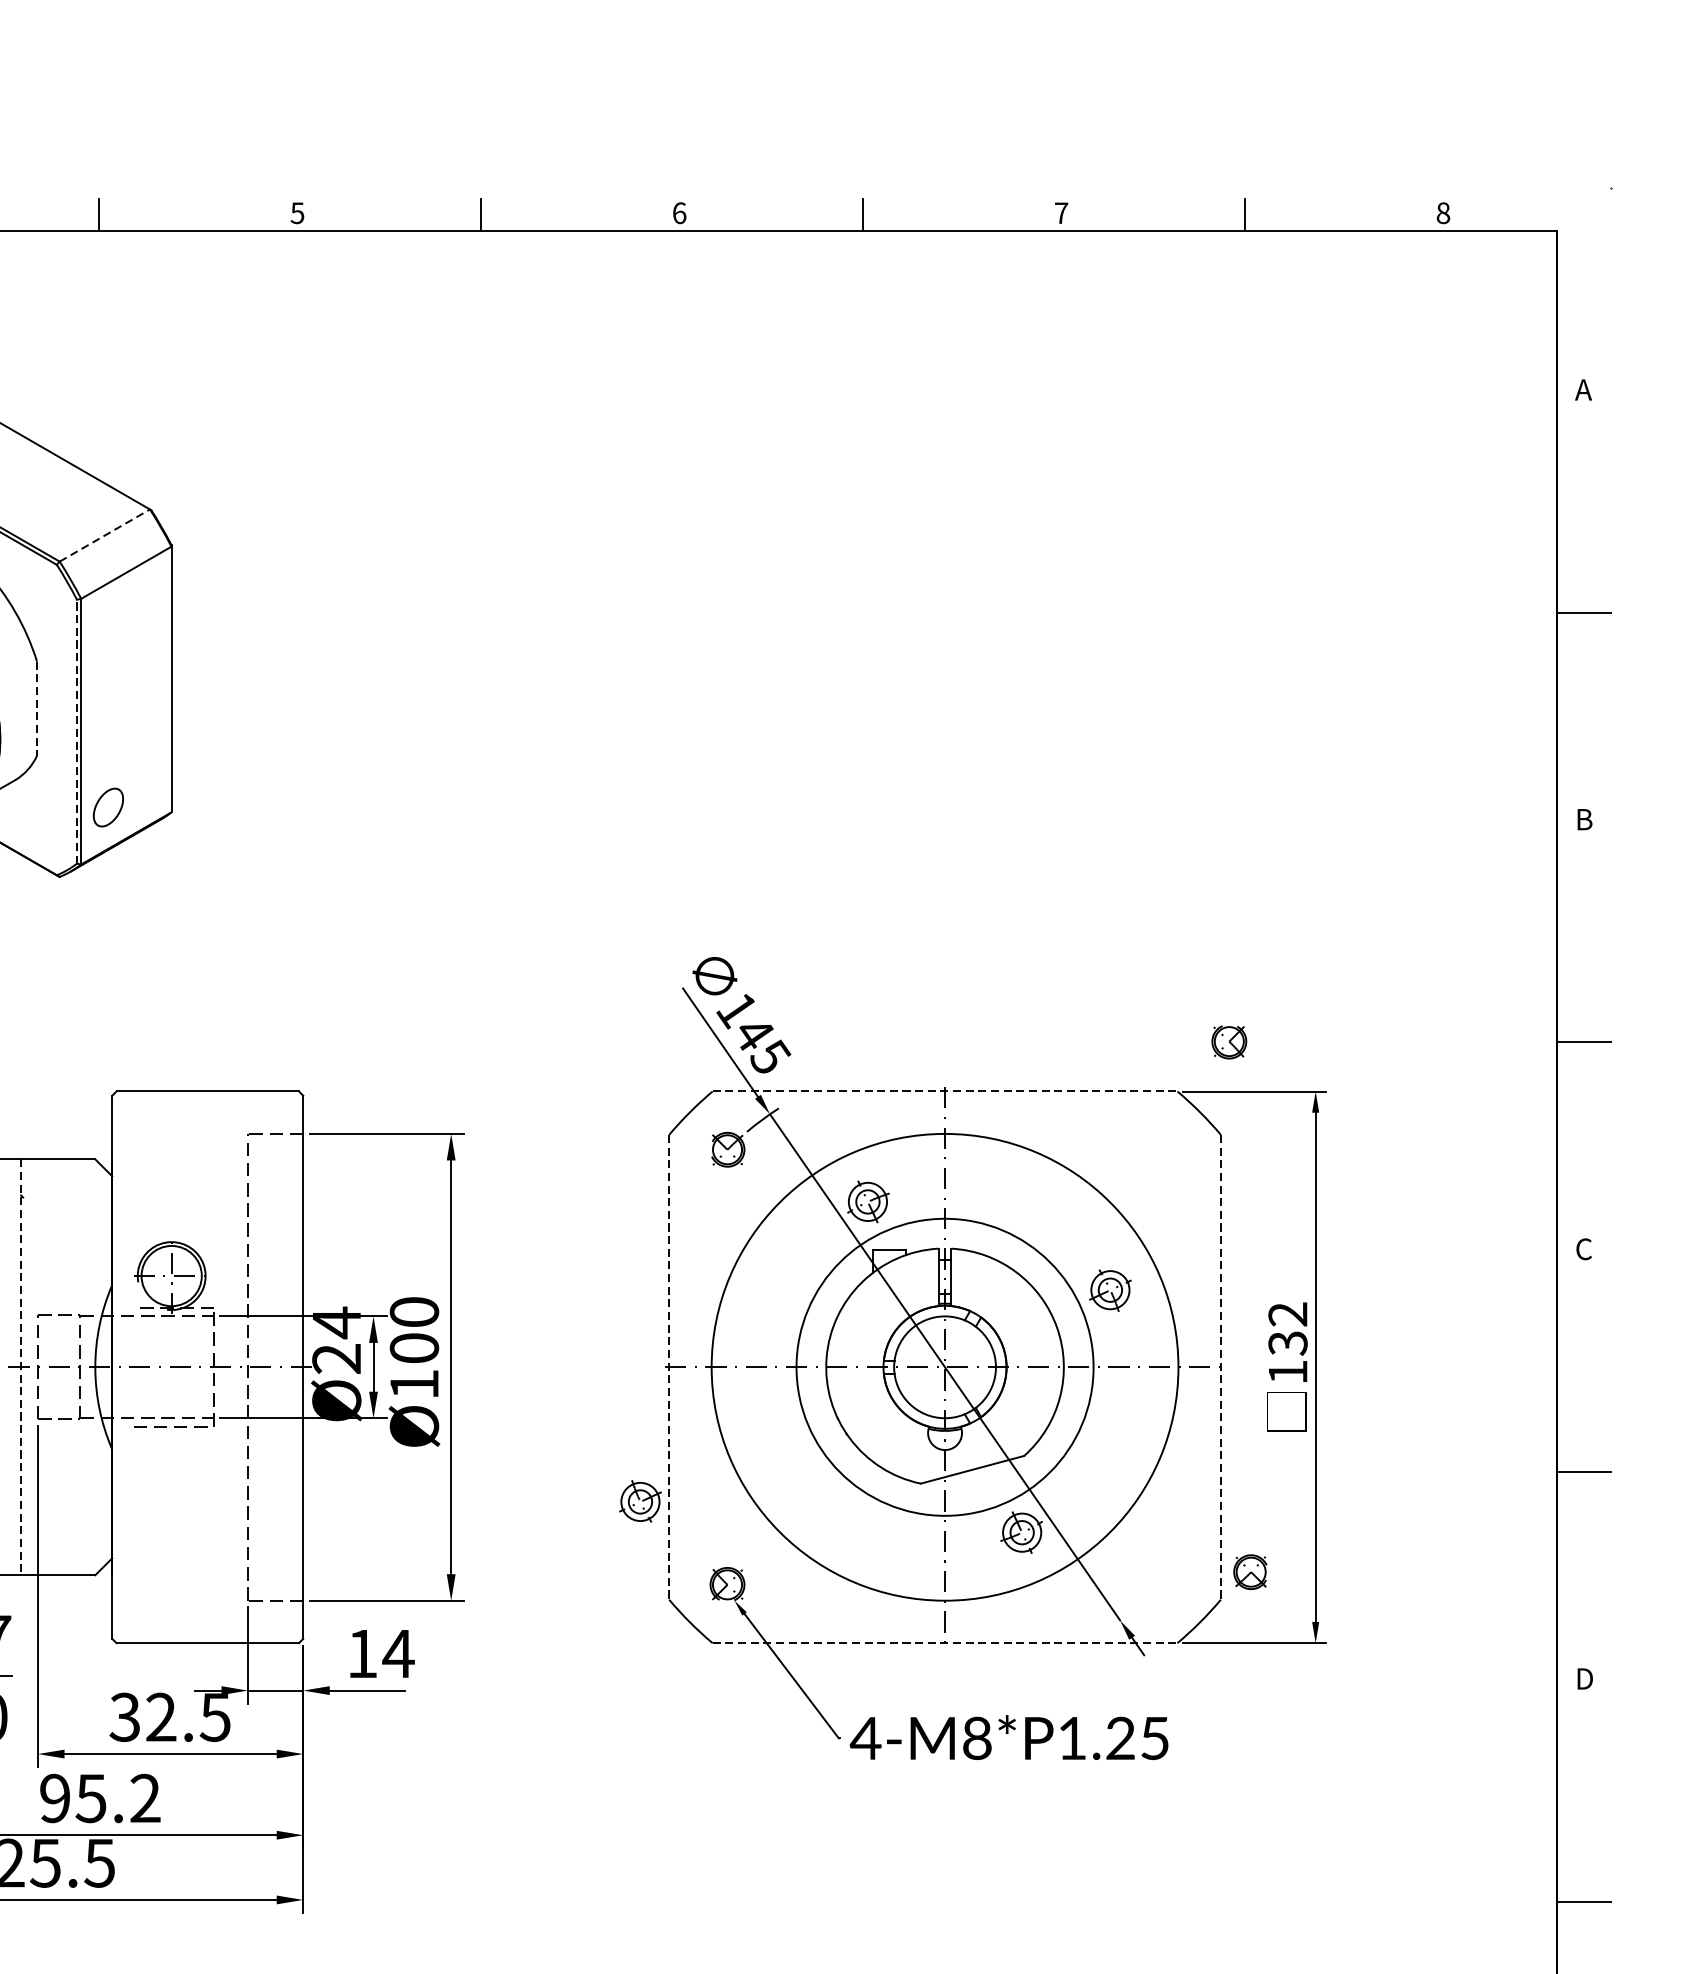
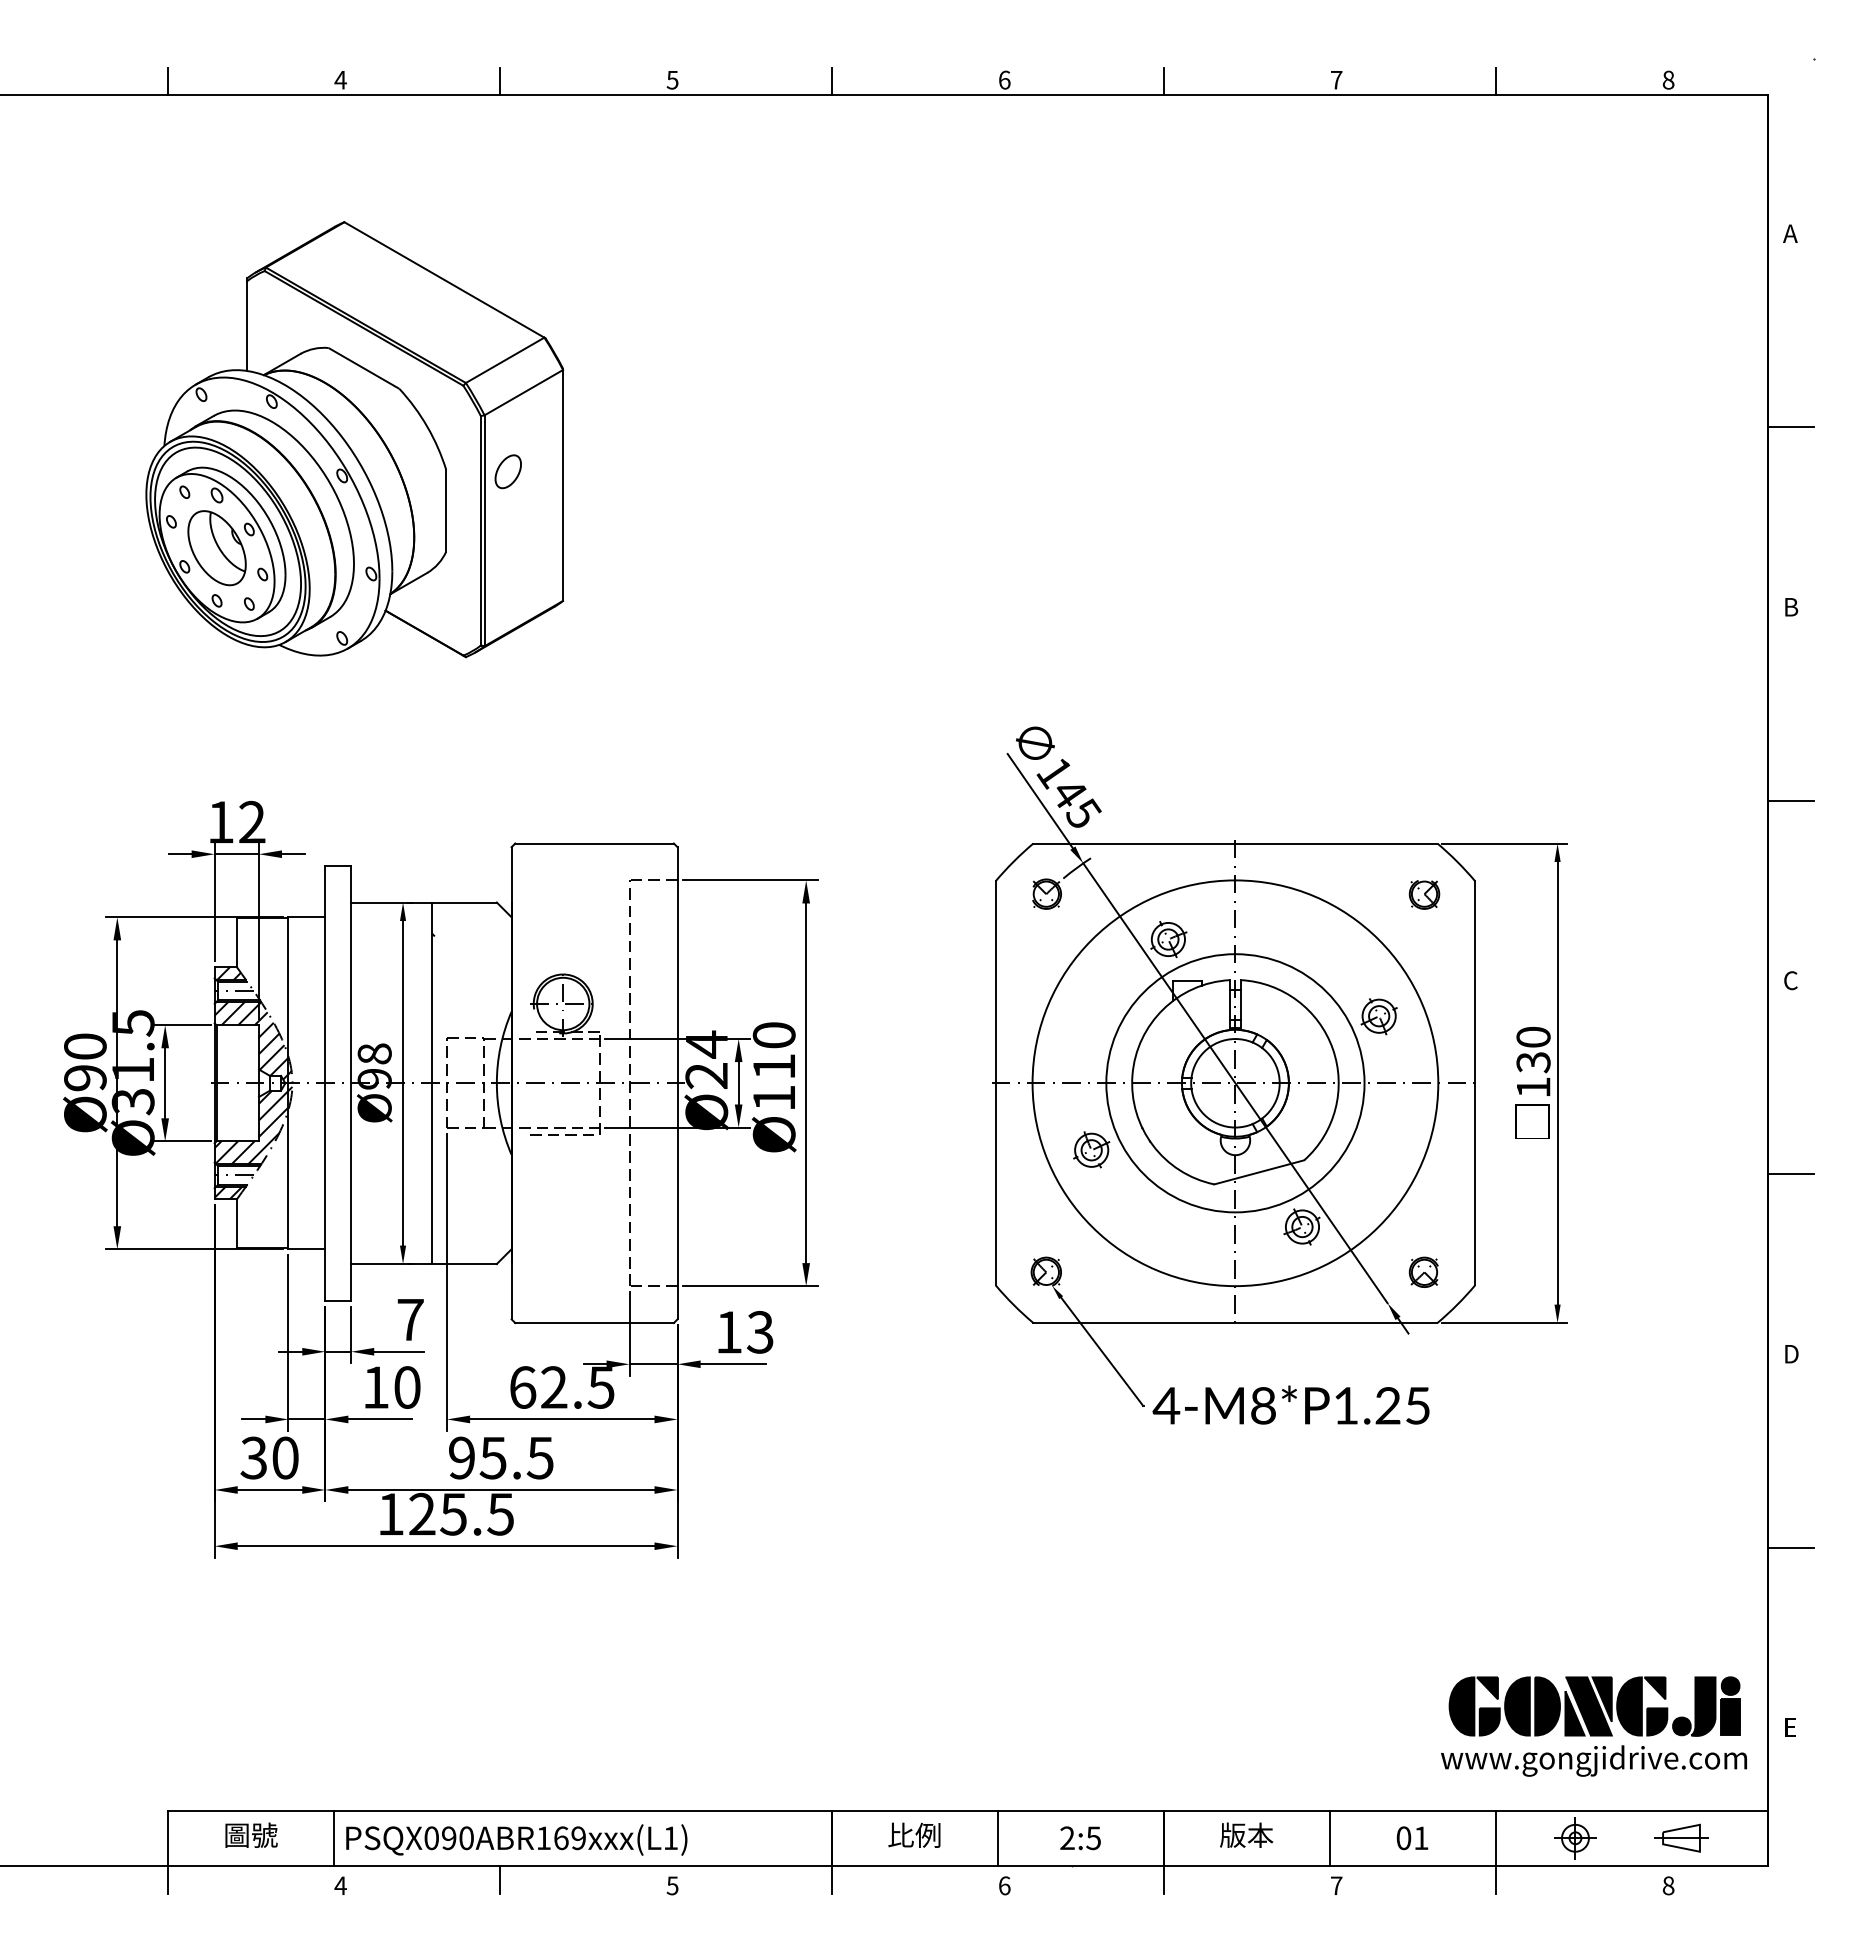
line: (105, 535) -> (505, 360), dashed -> solid
line: (37, 708) -> (446, 510), dashed -> solid
line: (76, 731) -> (480, 530), dashed -> solid
part: (107, 807) -> (507, 471), moved
part: (1229, 1041) -> (1424, 894), moved
line: (945, 1091) -> (1235, 843), dashed -> solid
text: (1287, 1313) -> (1533, 1036), 132 -> 130
text: (413, 1348) -> (773, 1066), Ø100 -> Ø110
line: (21, 1367) -> (432, 1083), dashed -> solid
line: (669, 1367) -> (995, 1083), dashed -> solid
line: (1221, 1367) -> (1475, 1083), dashed -> solid
part: (640, 1501) -> (1091, 1149), moved
part: (1250, 1571) -> (1423, 1271), moved
line: (945, 1643) -> (1235, 1323), dashed -> solid
text: (398, 1654) -> (760, 1332), 14 -> 13
text: (124, 1717) -> (522, 1387), 32.5 -> 62.5
text: (144, 1797) -> (539, 1457), 95.2 -> 95.5

